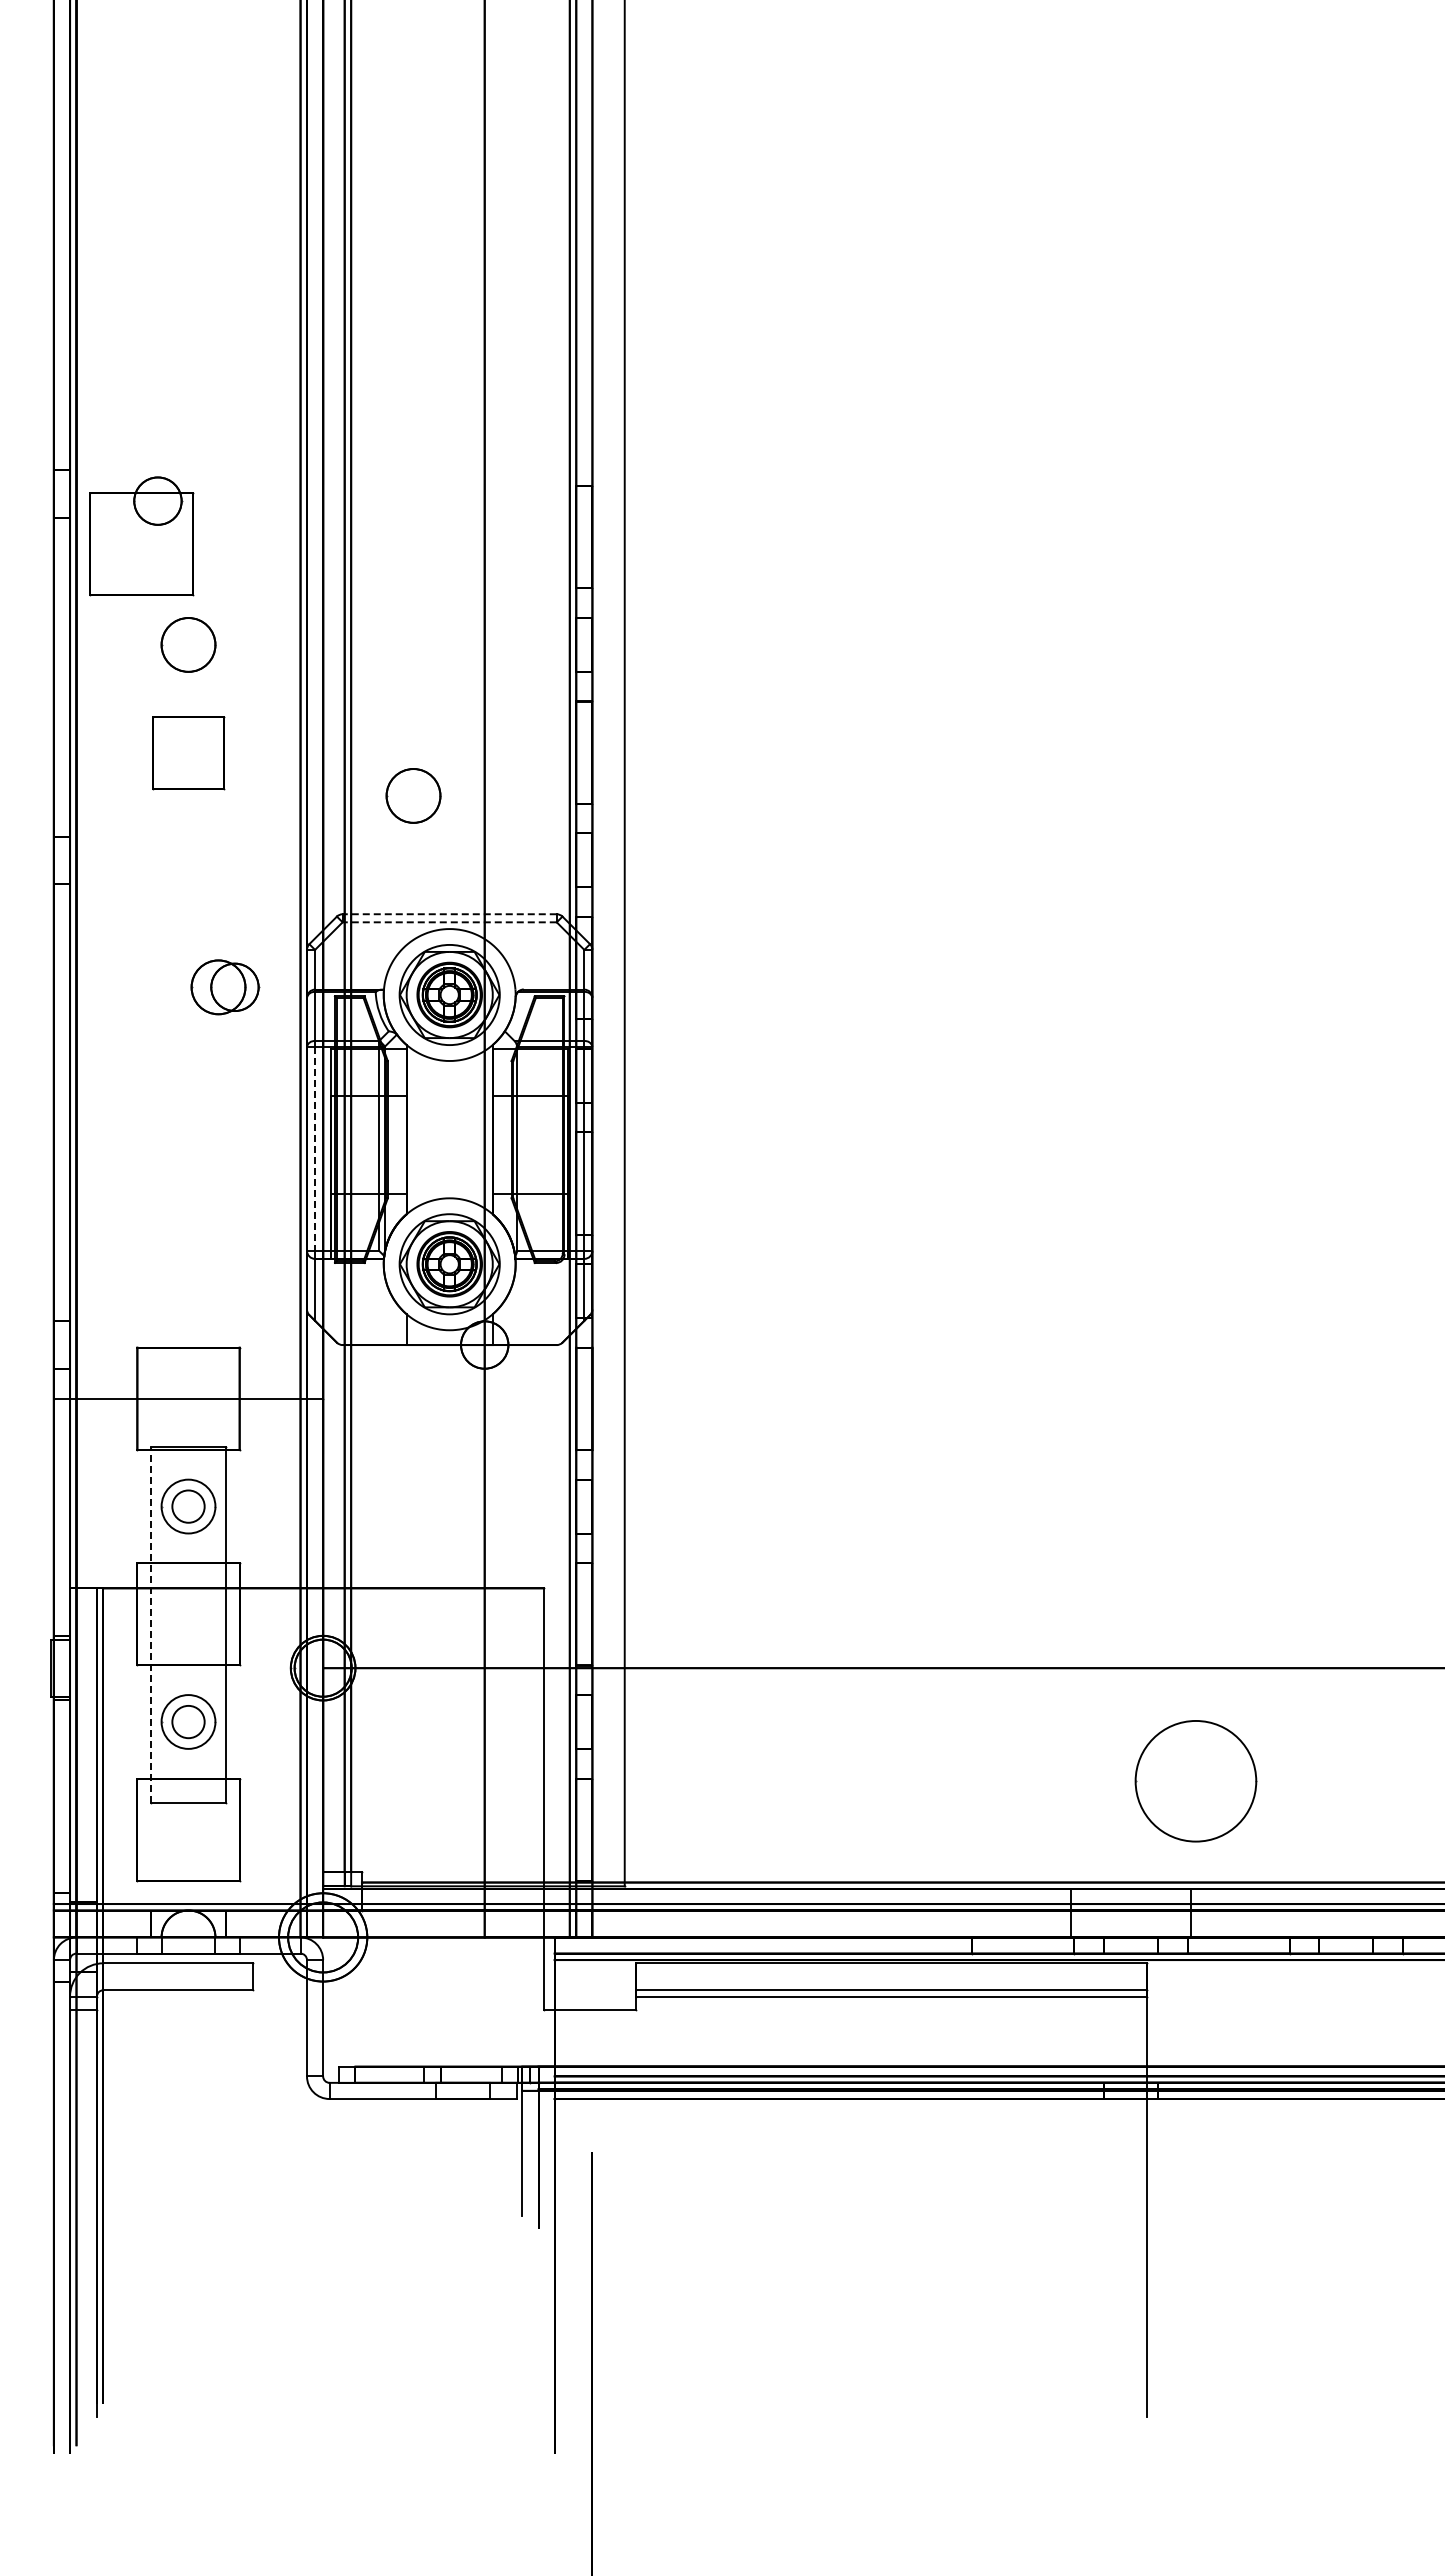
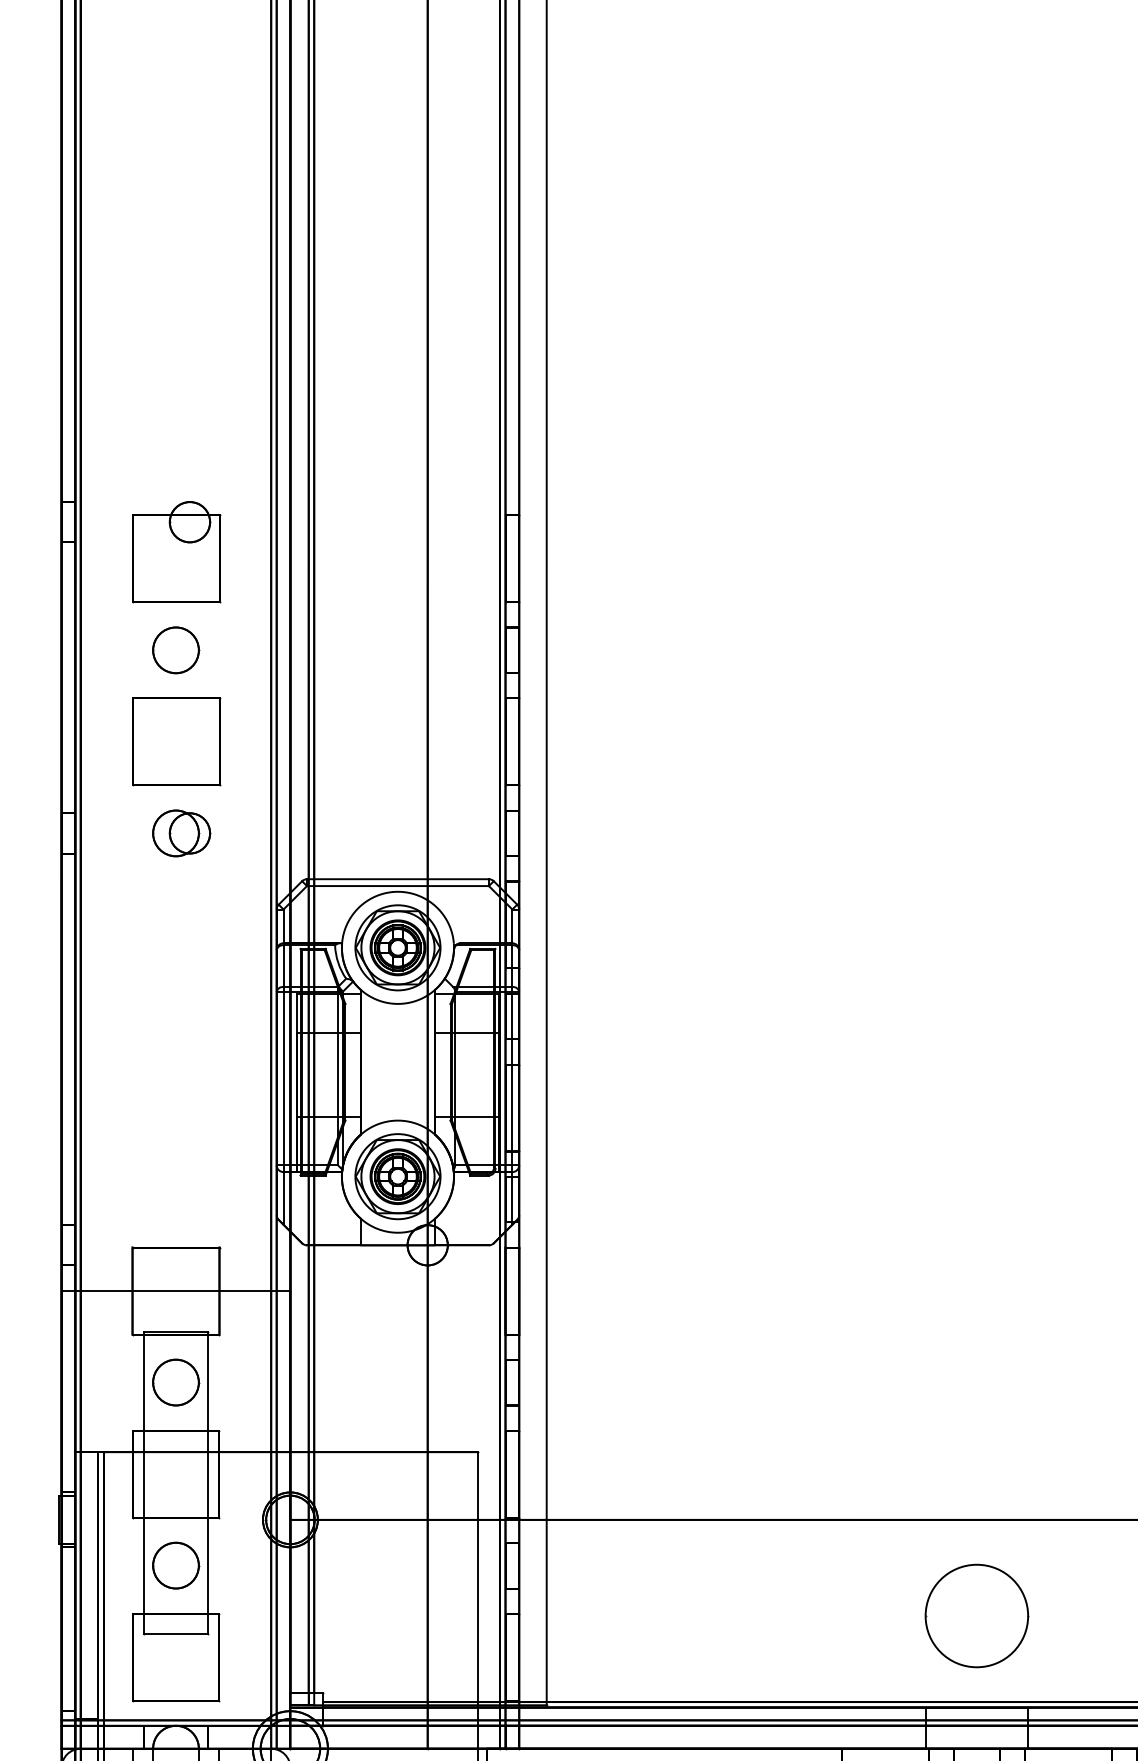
part: (141, 536) -> (175, 552), moved
part: (188, 752) -> (175, 741), size x1.43
part: (413, 795) -> (367, 778), removed
line: (449, 914) -> (397, 879), dashed -> solid
line: (449, 922) -> (397, 886), dashed -> solid
part: (225, 987) -> (181, 833), moved
line: (315, 1148) -> (283, 1078), dashed -> solid
circle: (188, 1506) -> (175, 1382), size x1.67
line: (150, 1625) -> (143, 1483), dashed -> solid
circle: (188, 1721) -> (175, 1565), size x1.67
part: (1195, 1781) -> (976, 1616), moved

